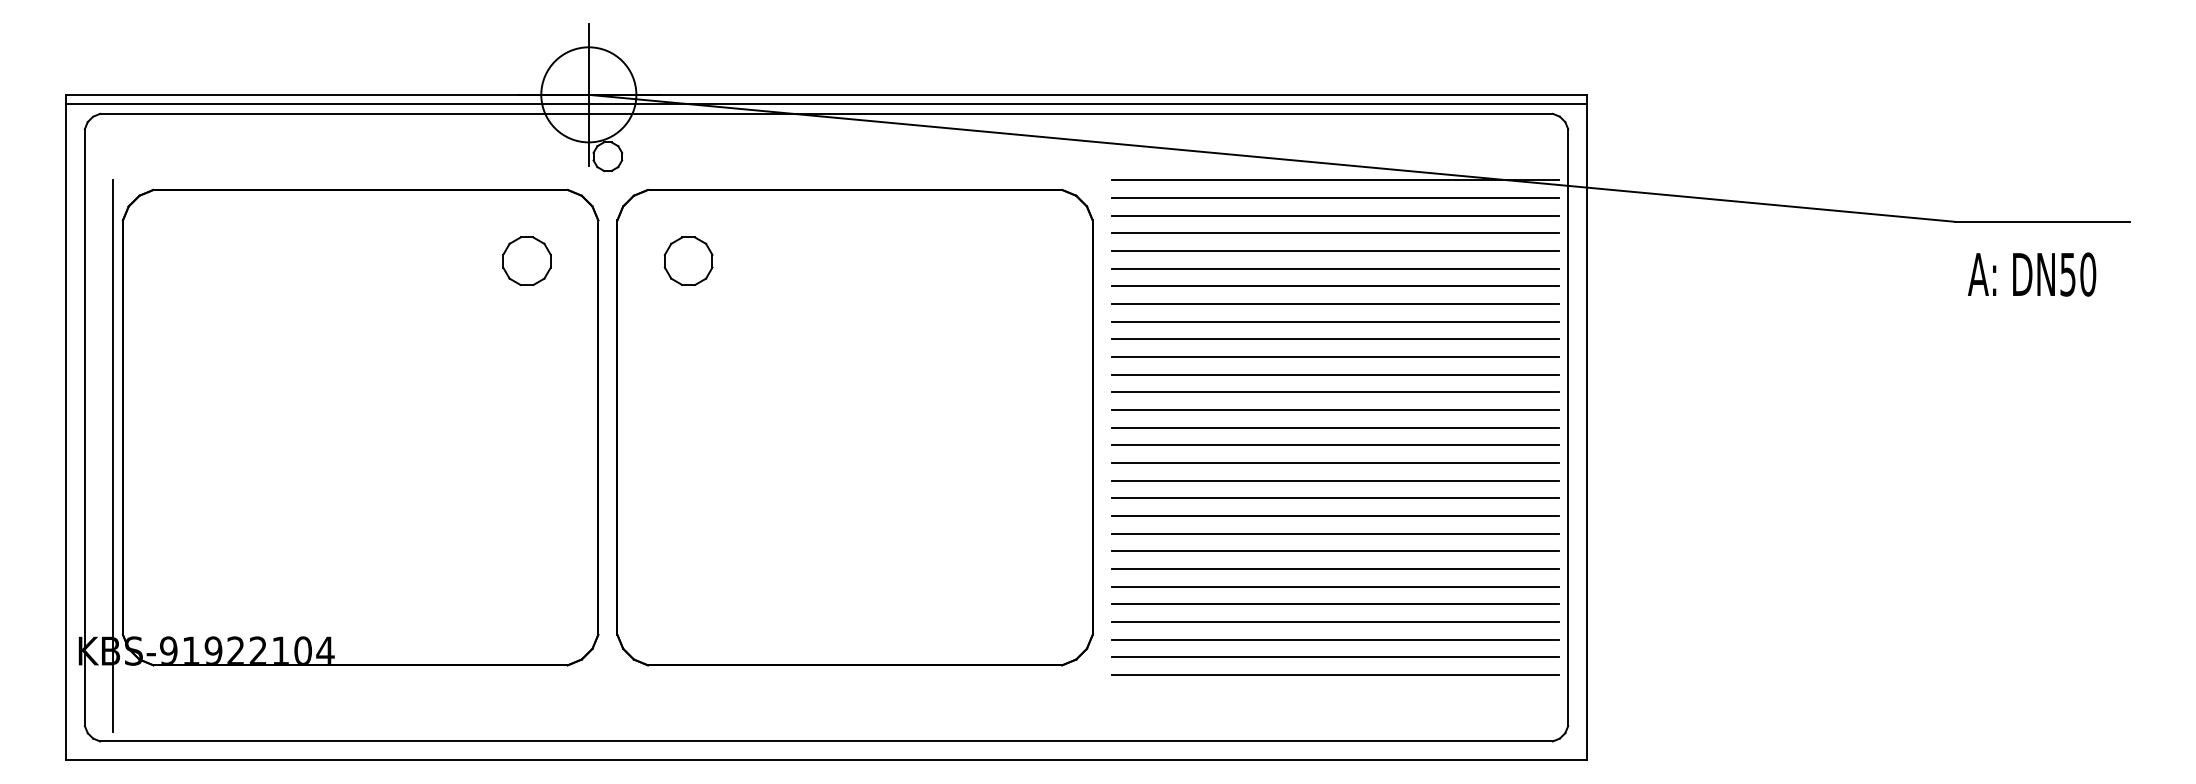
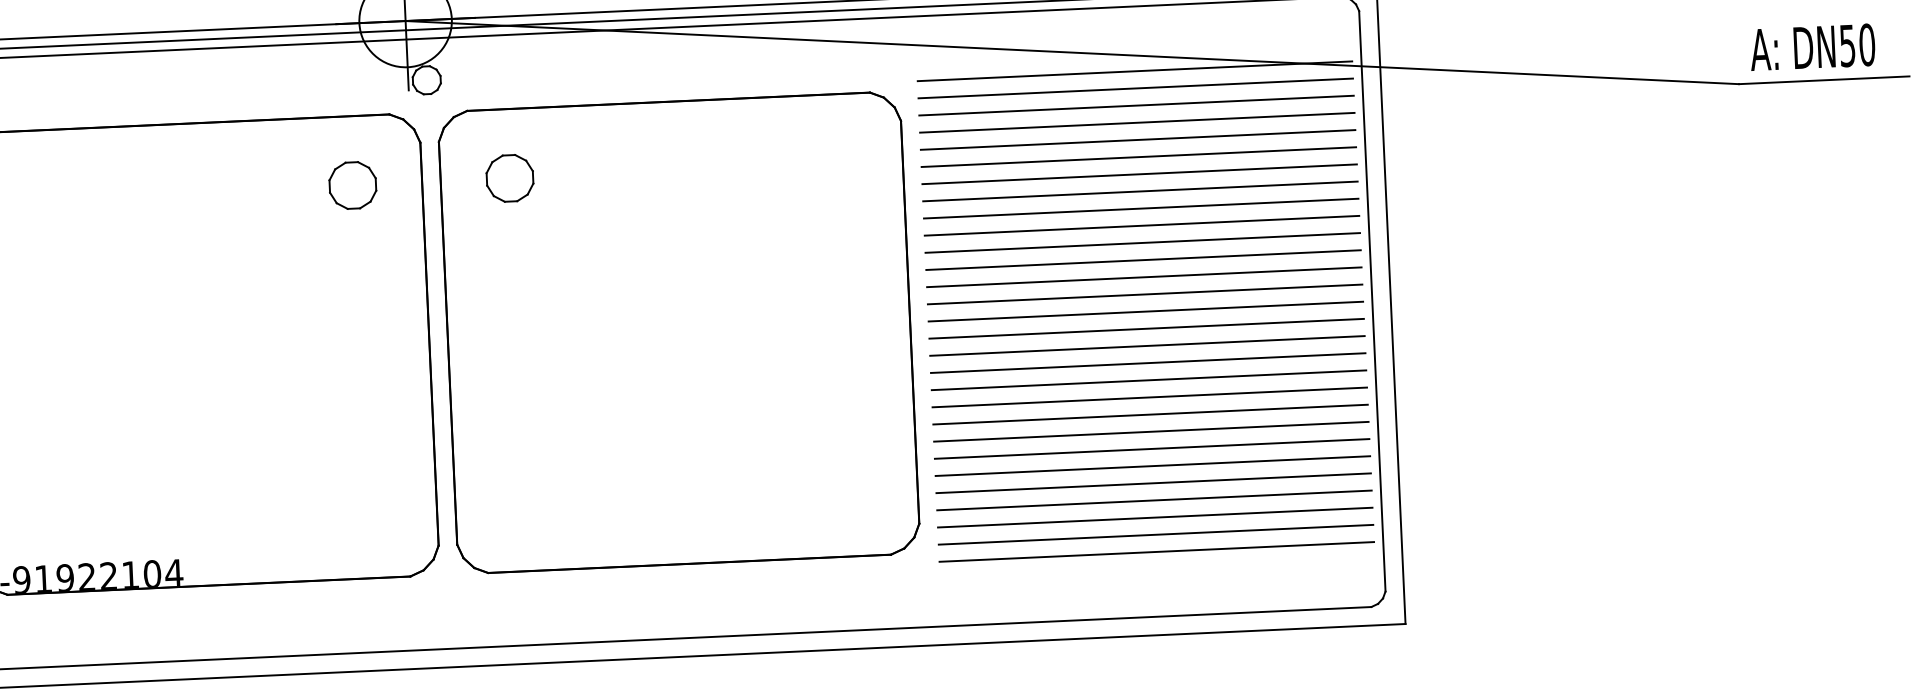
text: (2032, 274) -> (1813, 47), moved

